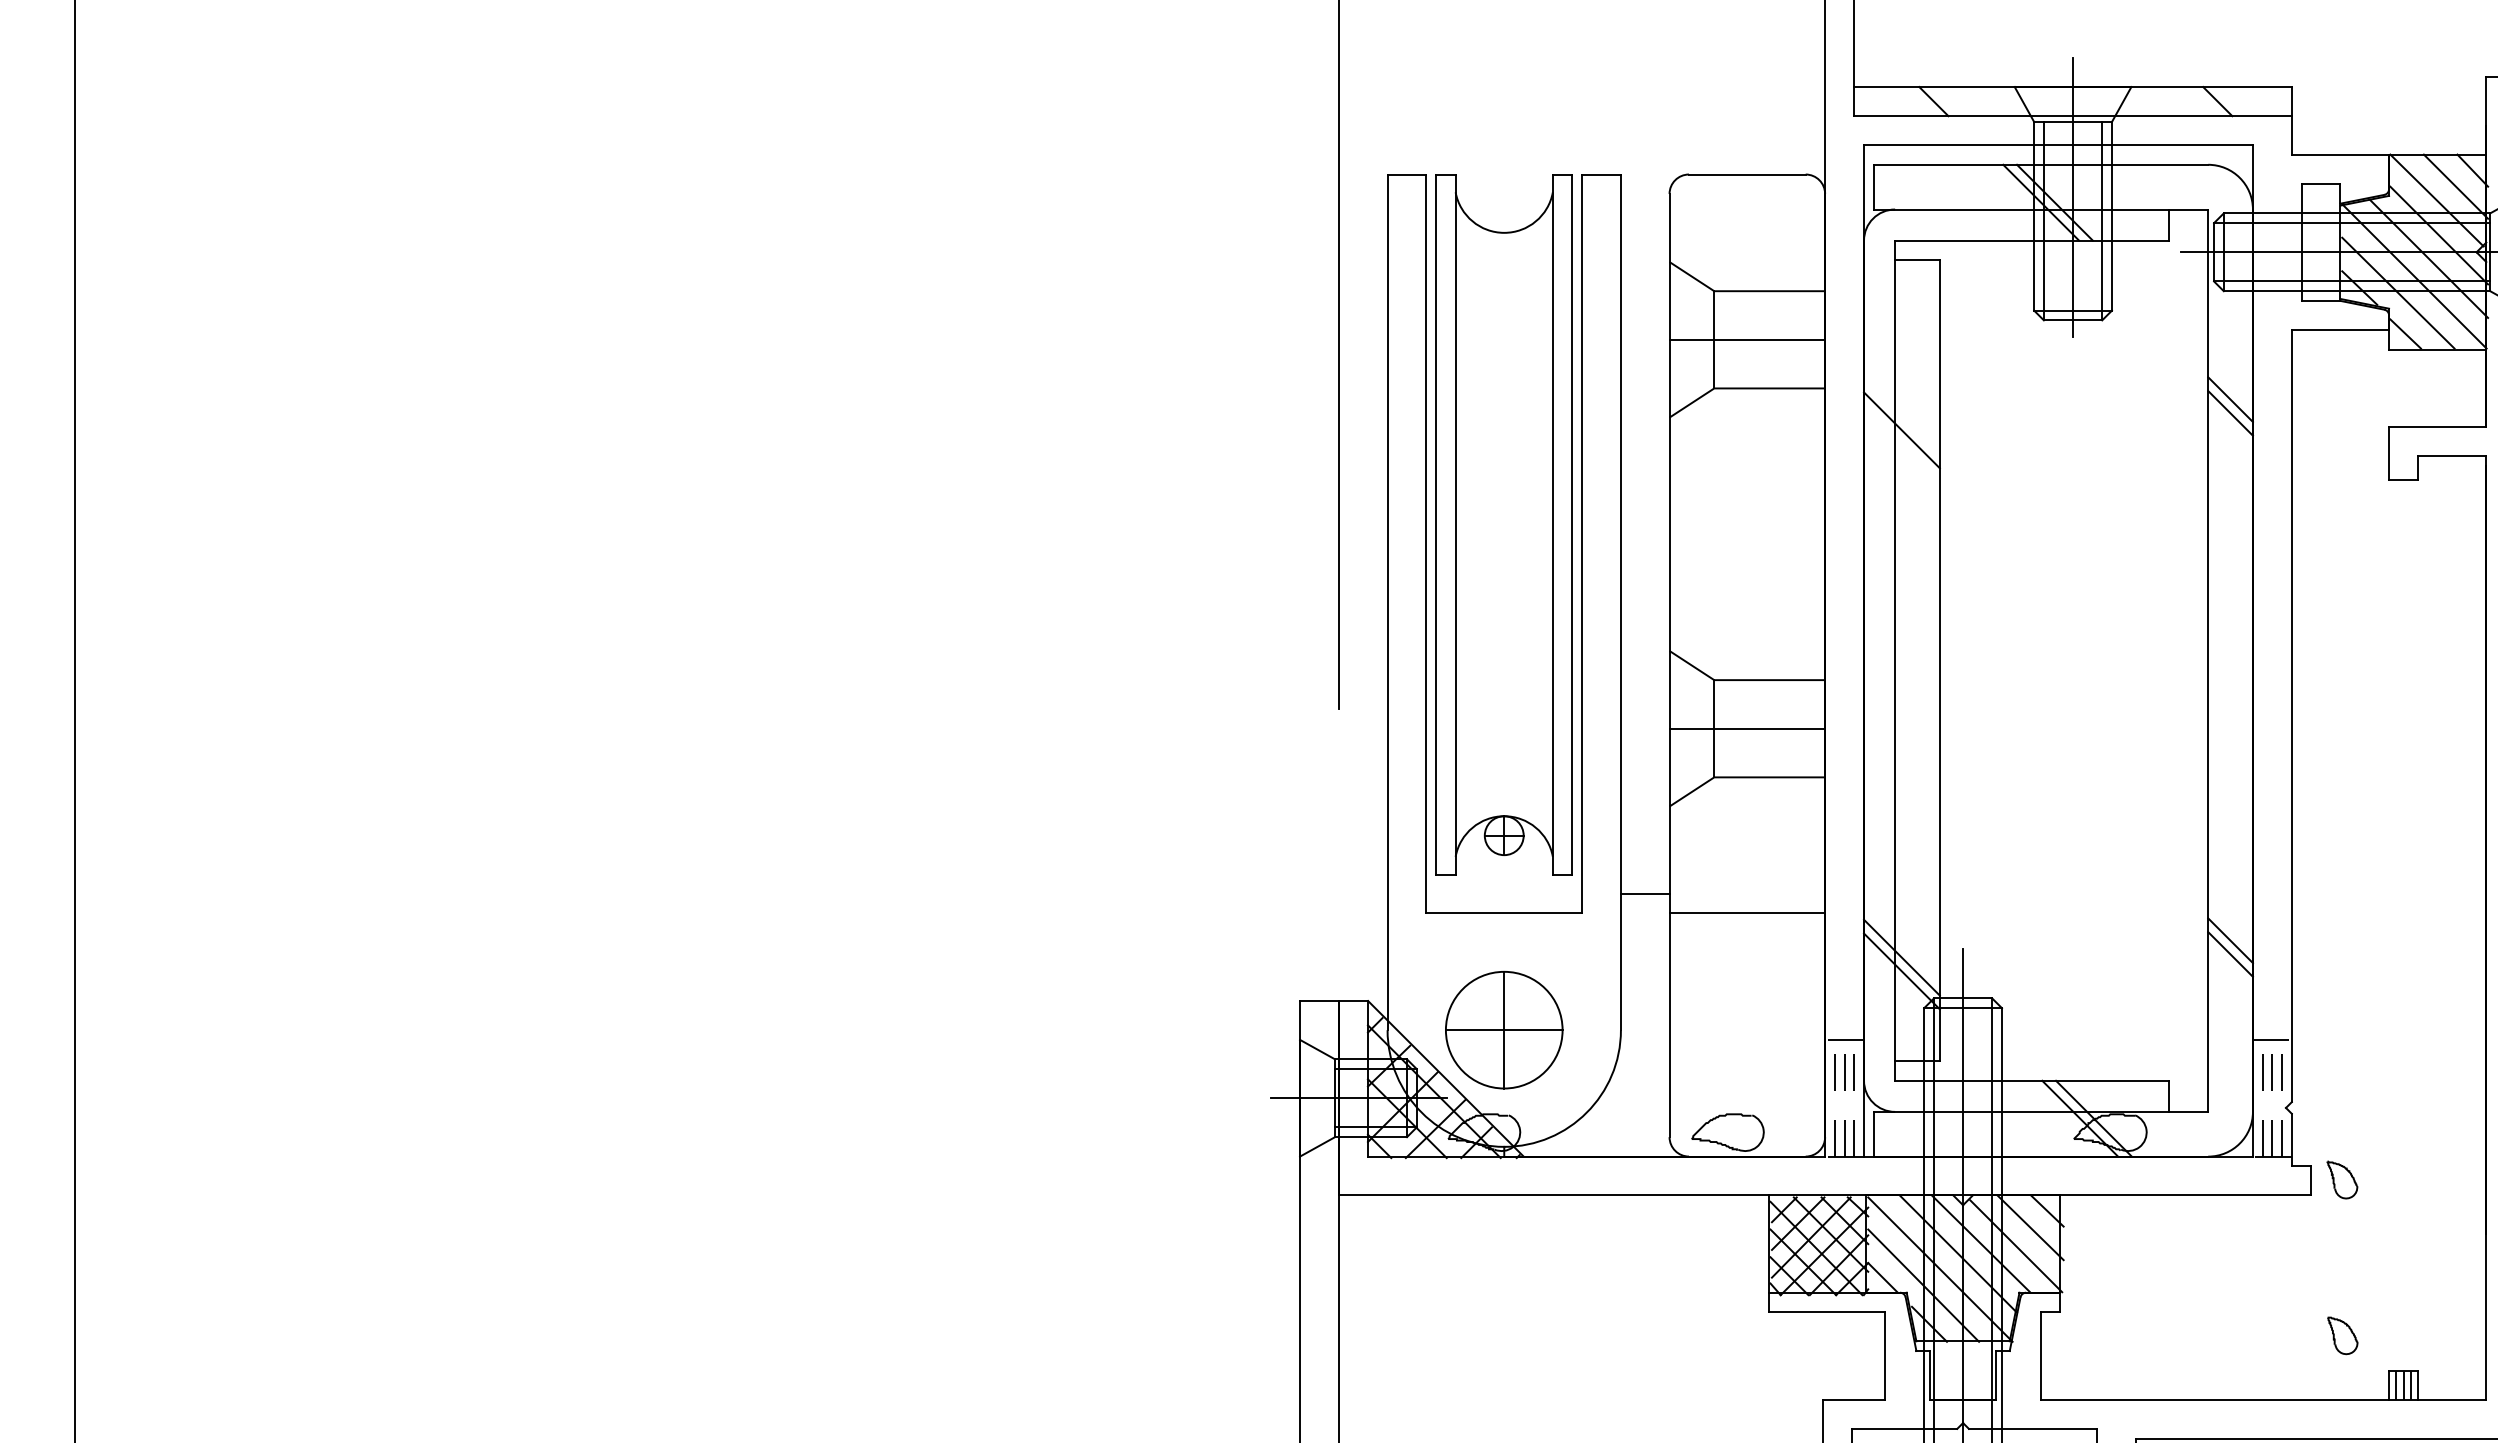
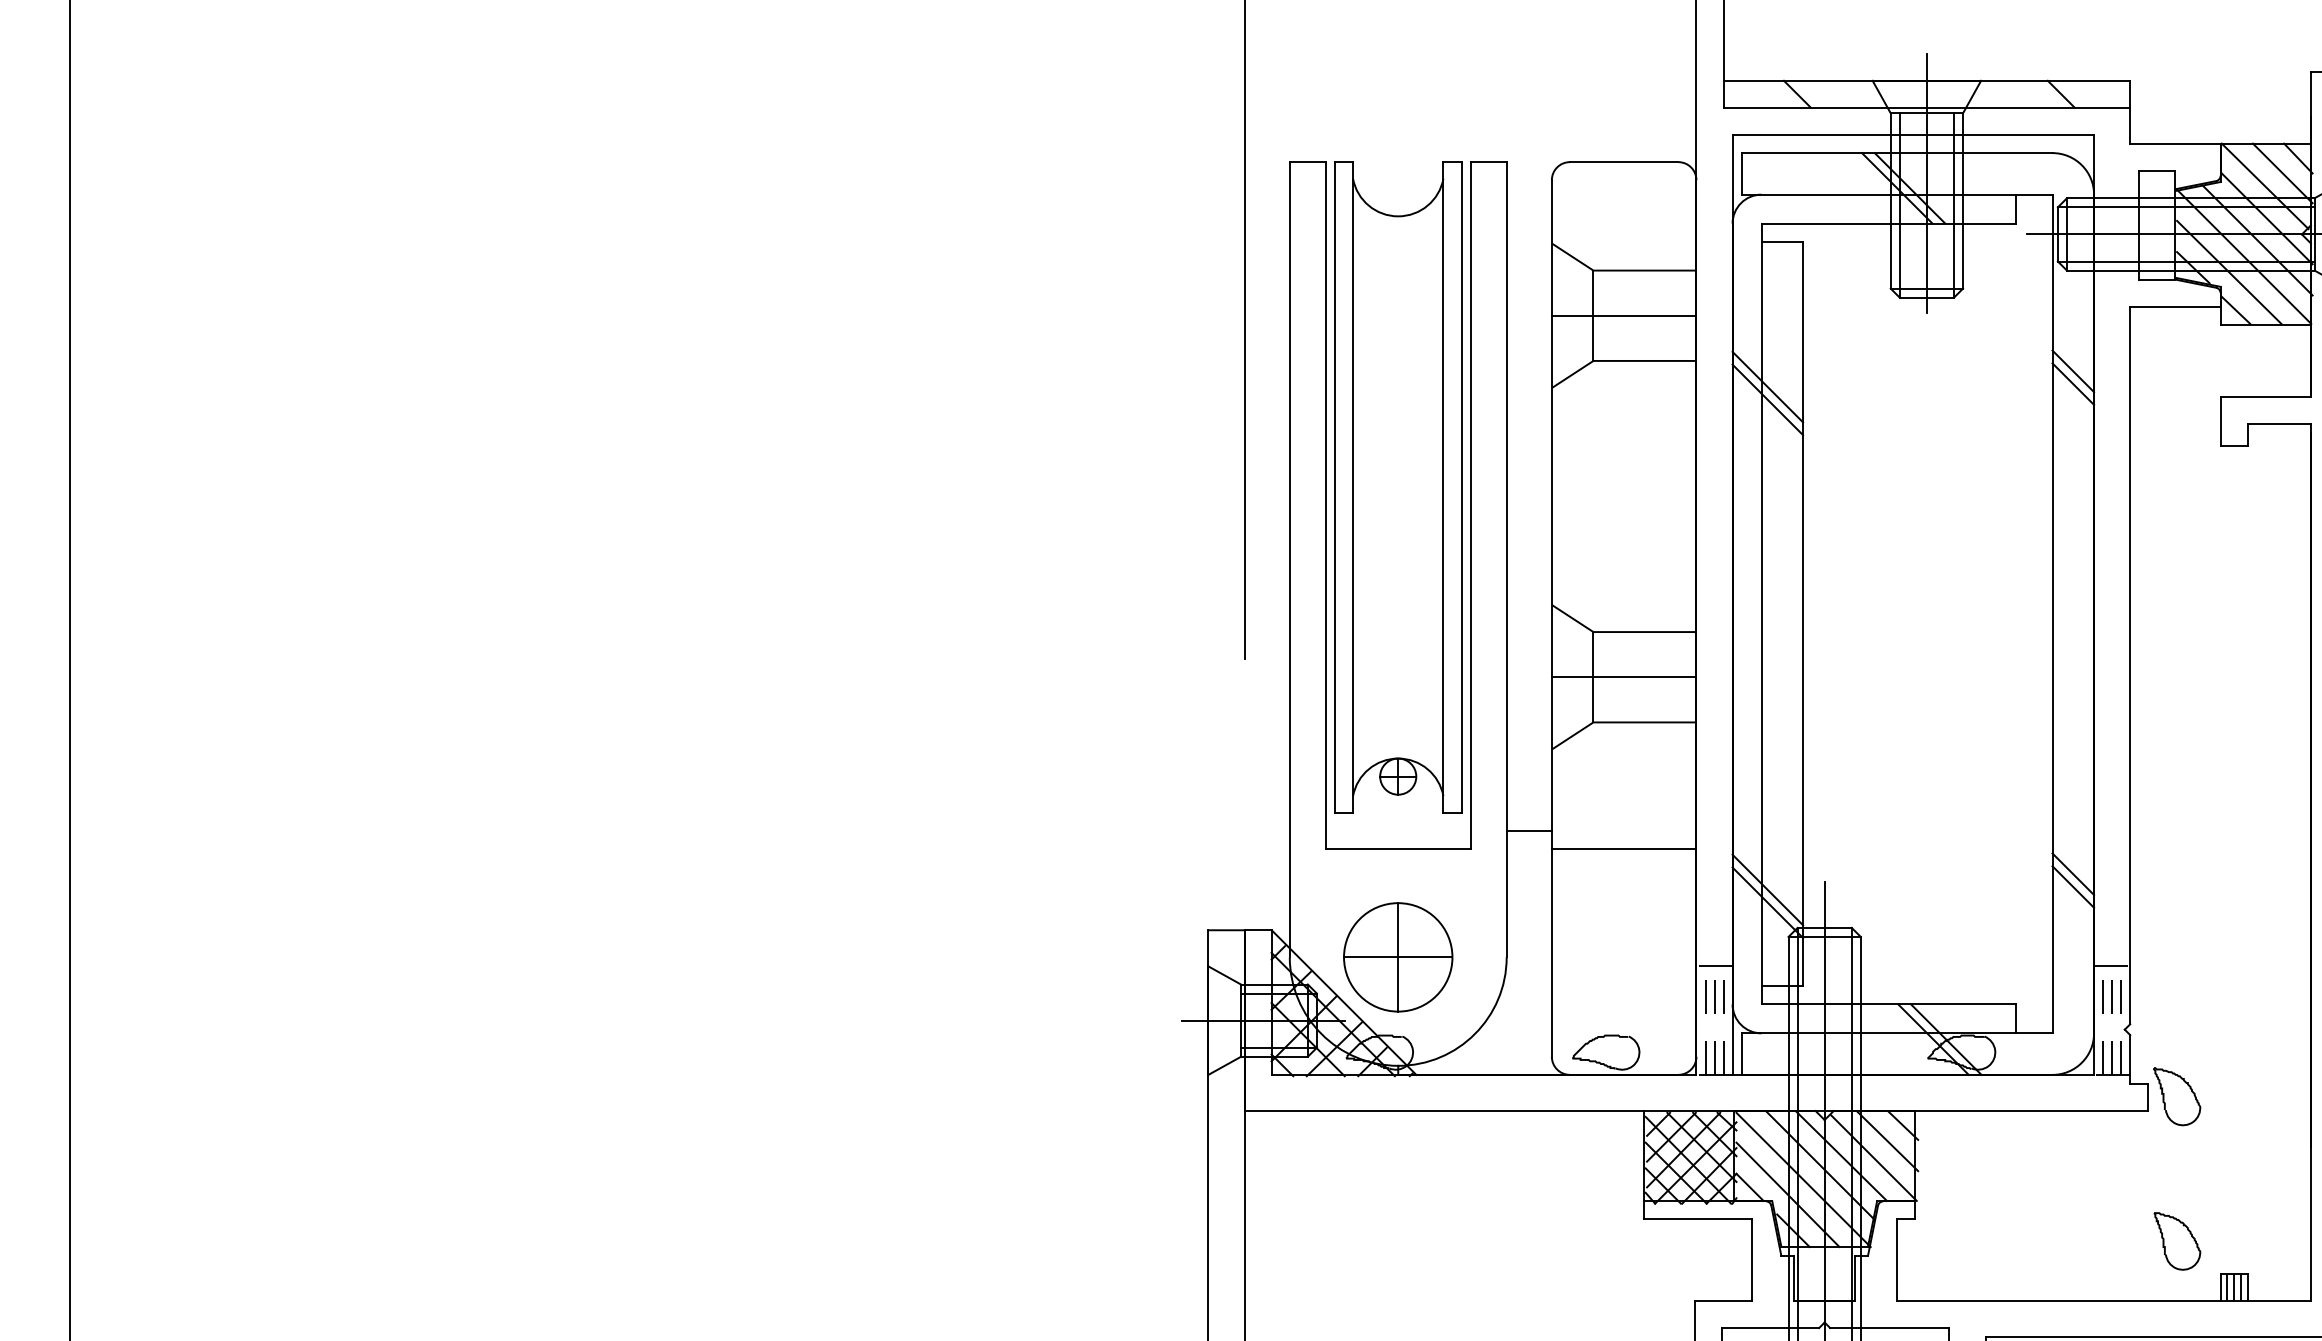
line: (1901, 416) -> (1767, 387), added
part: (2342, 1179) -> (2177, 1096), size x1.67
part: (2342, 1335) -> (2177, 1241), size x1.67

